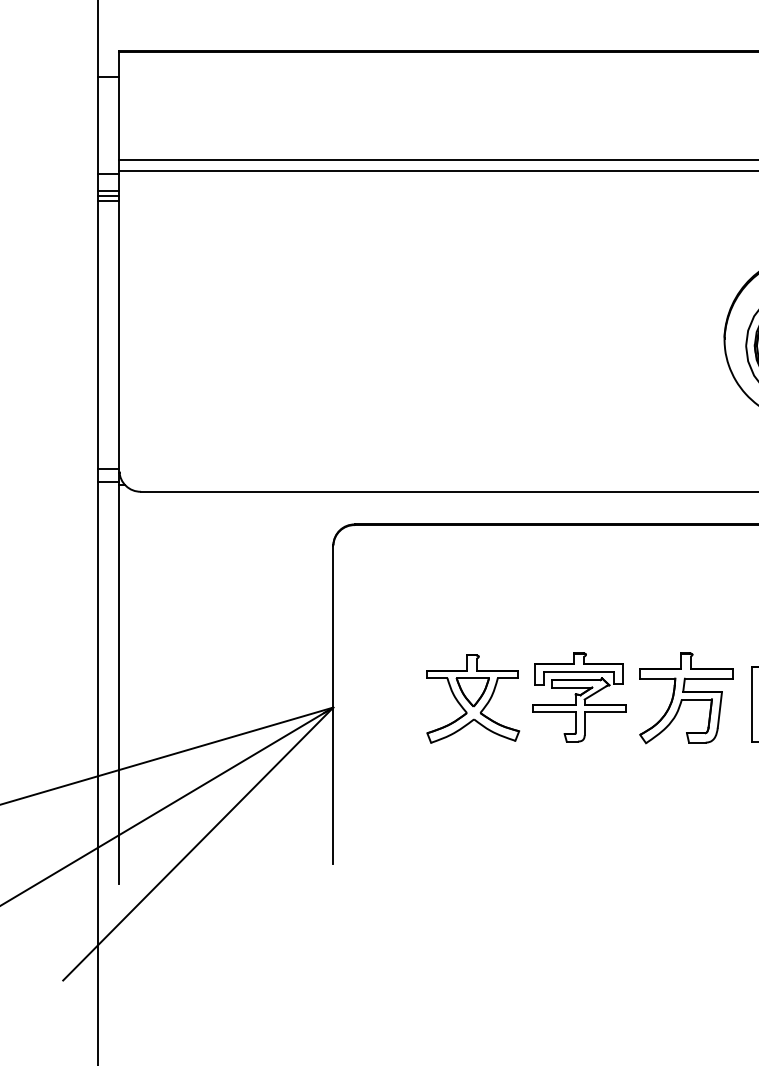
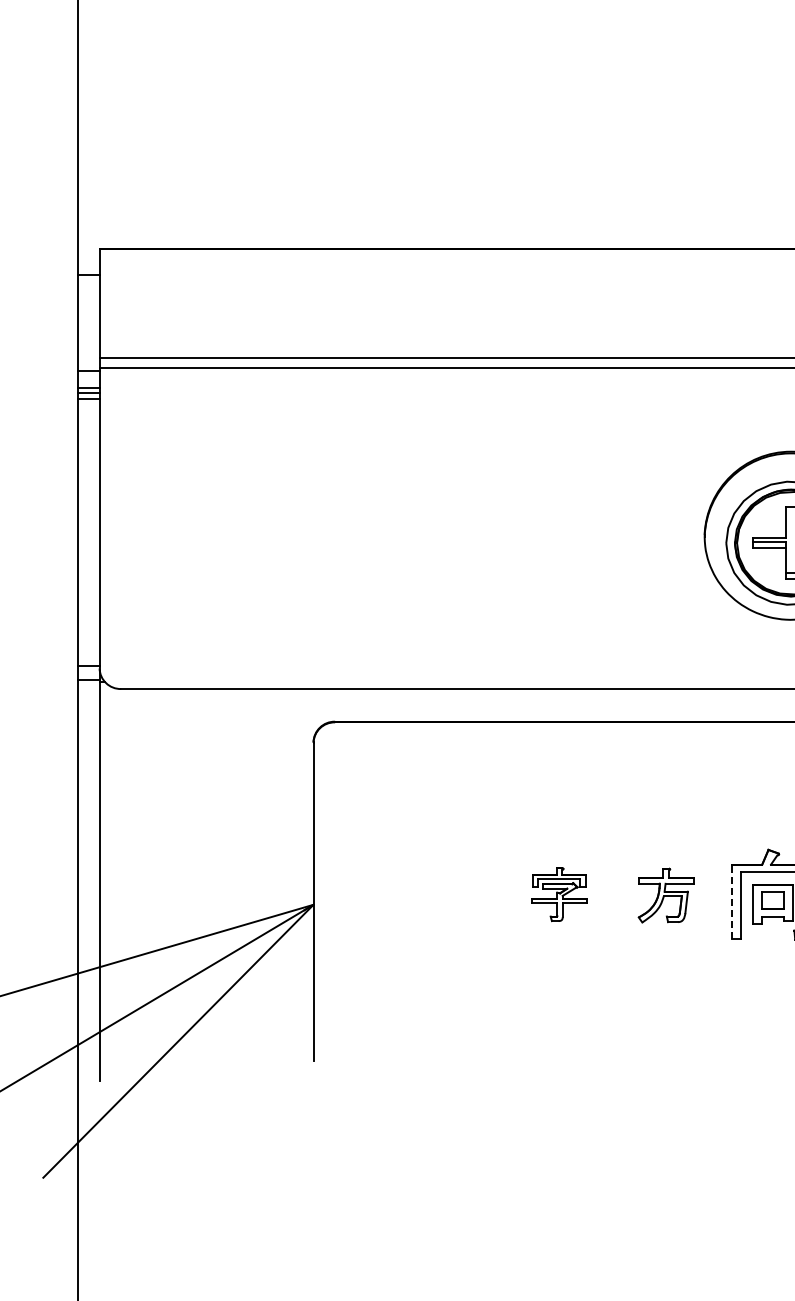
part: (579, 697) -> (559, 894), size x0.6
part: (473, 698) -> (453, 895), removed
part: (686, 698) -> (666, 895), size x0.6
line: (752, 704) -> (732, 901), solid -> dashed

